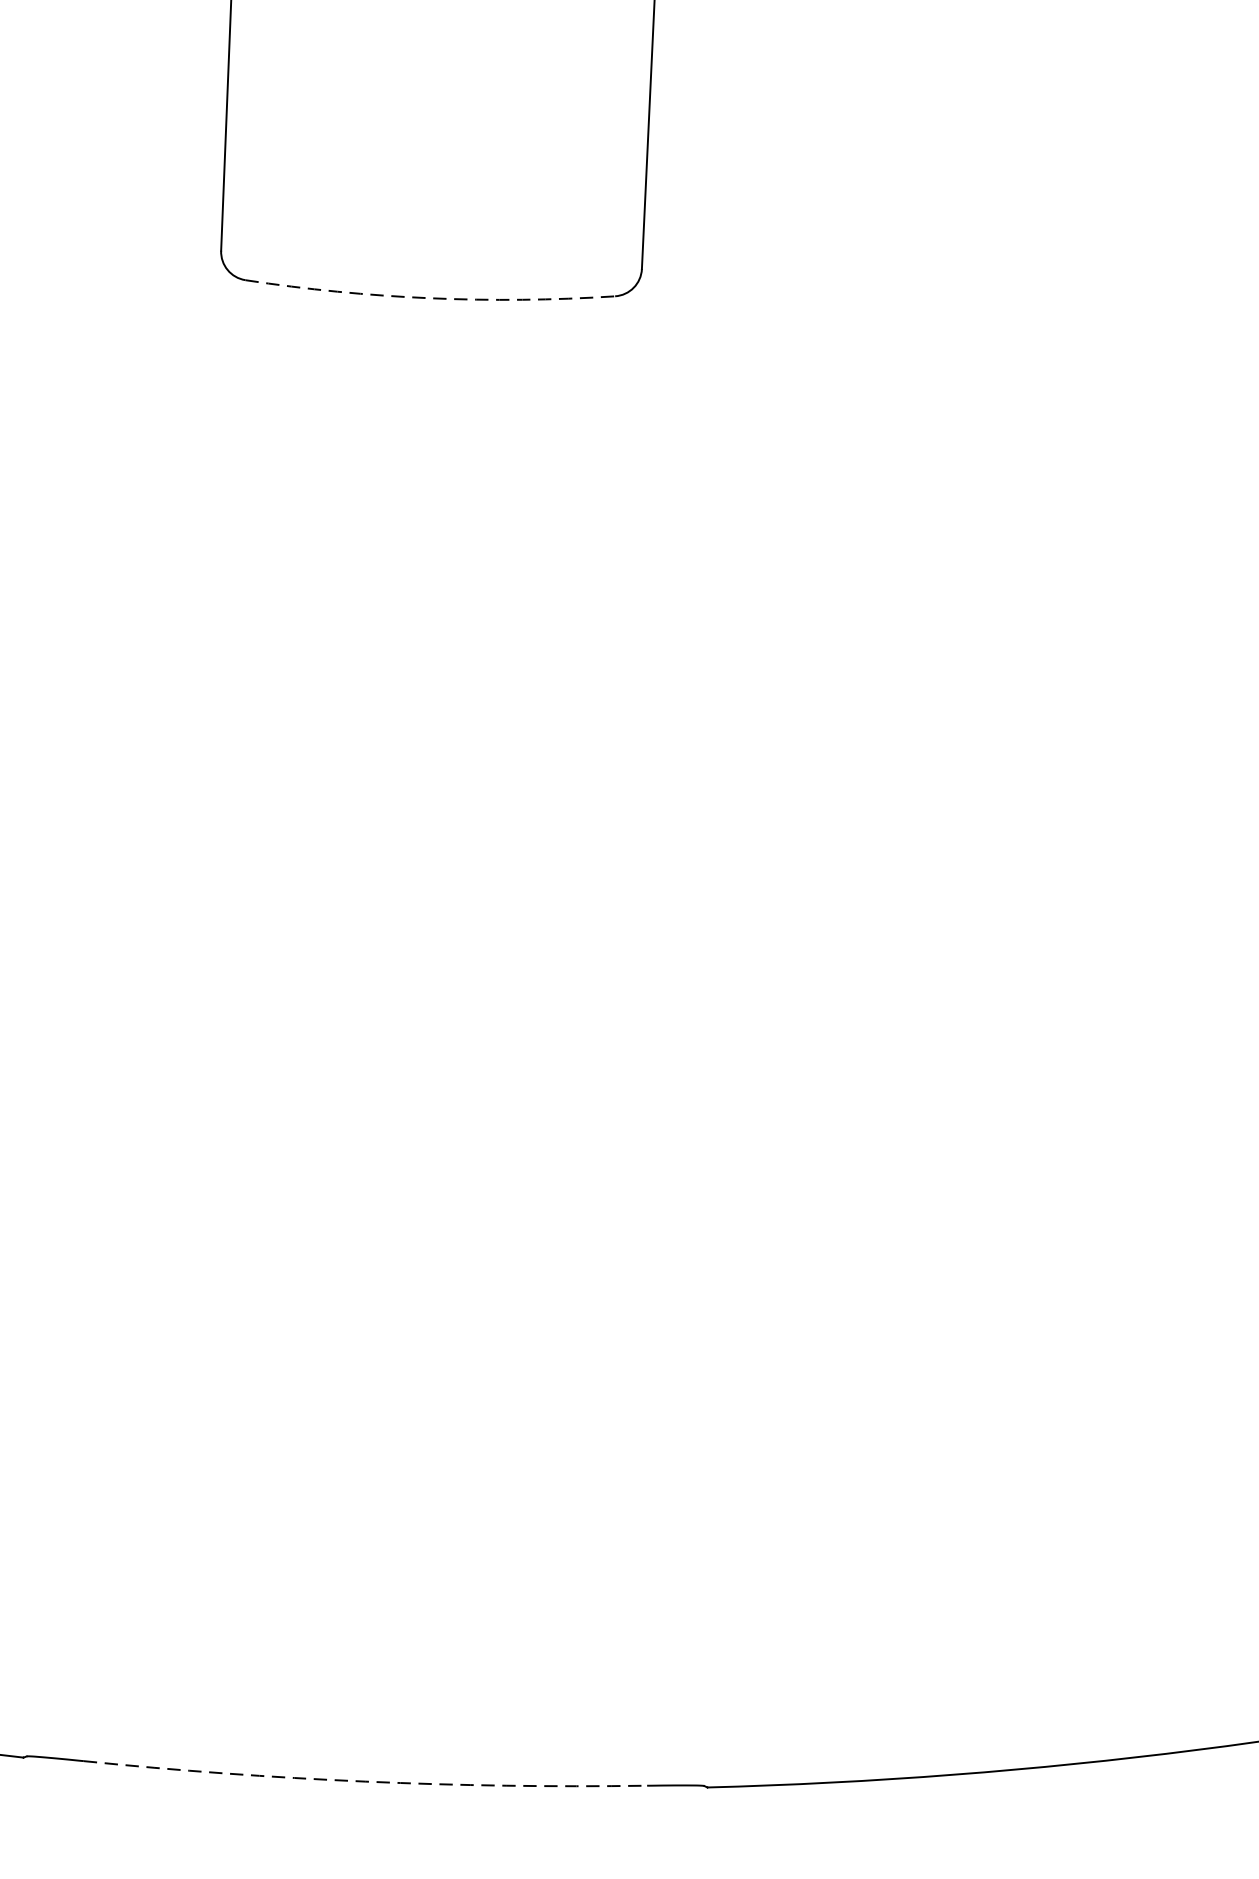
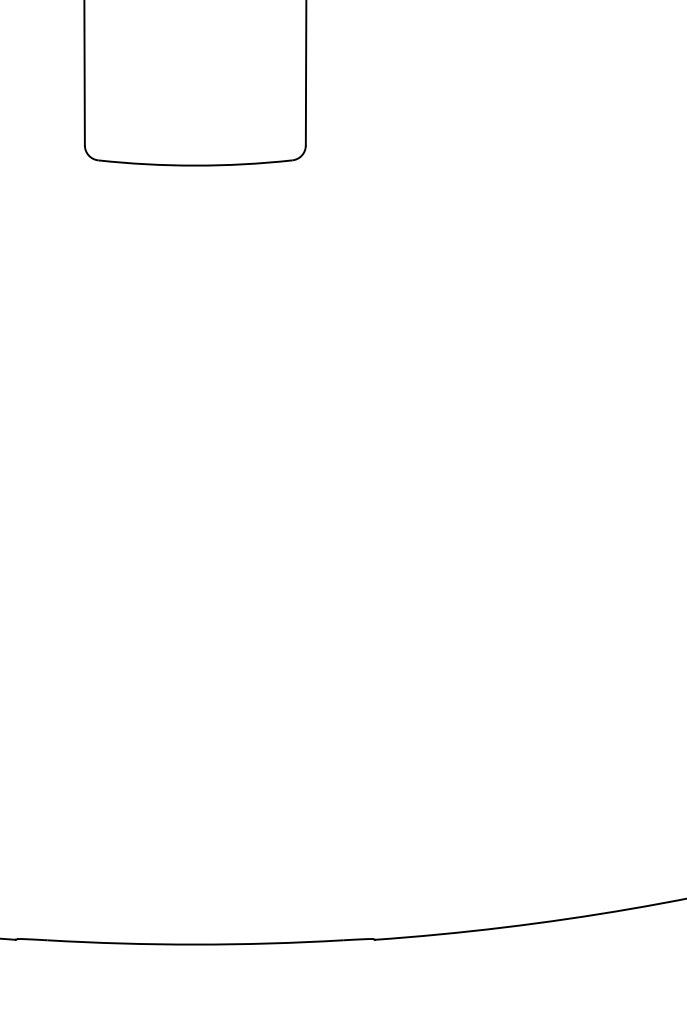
arc: (430, 298) -> (195, 165), dashed -> solid
arc: (365, 1781) -> (195, 944), dashed -> solid

